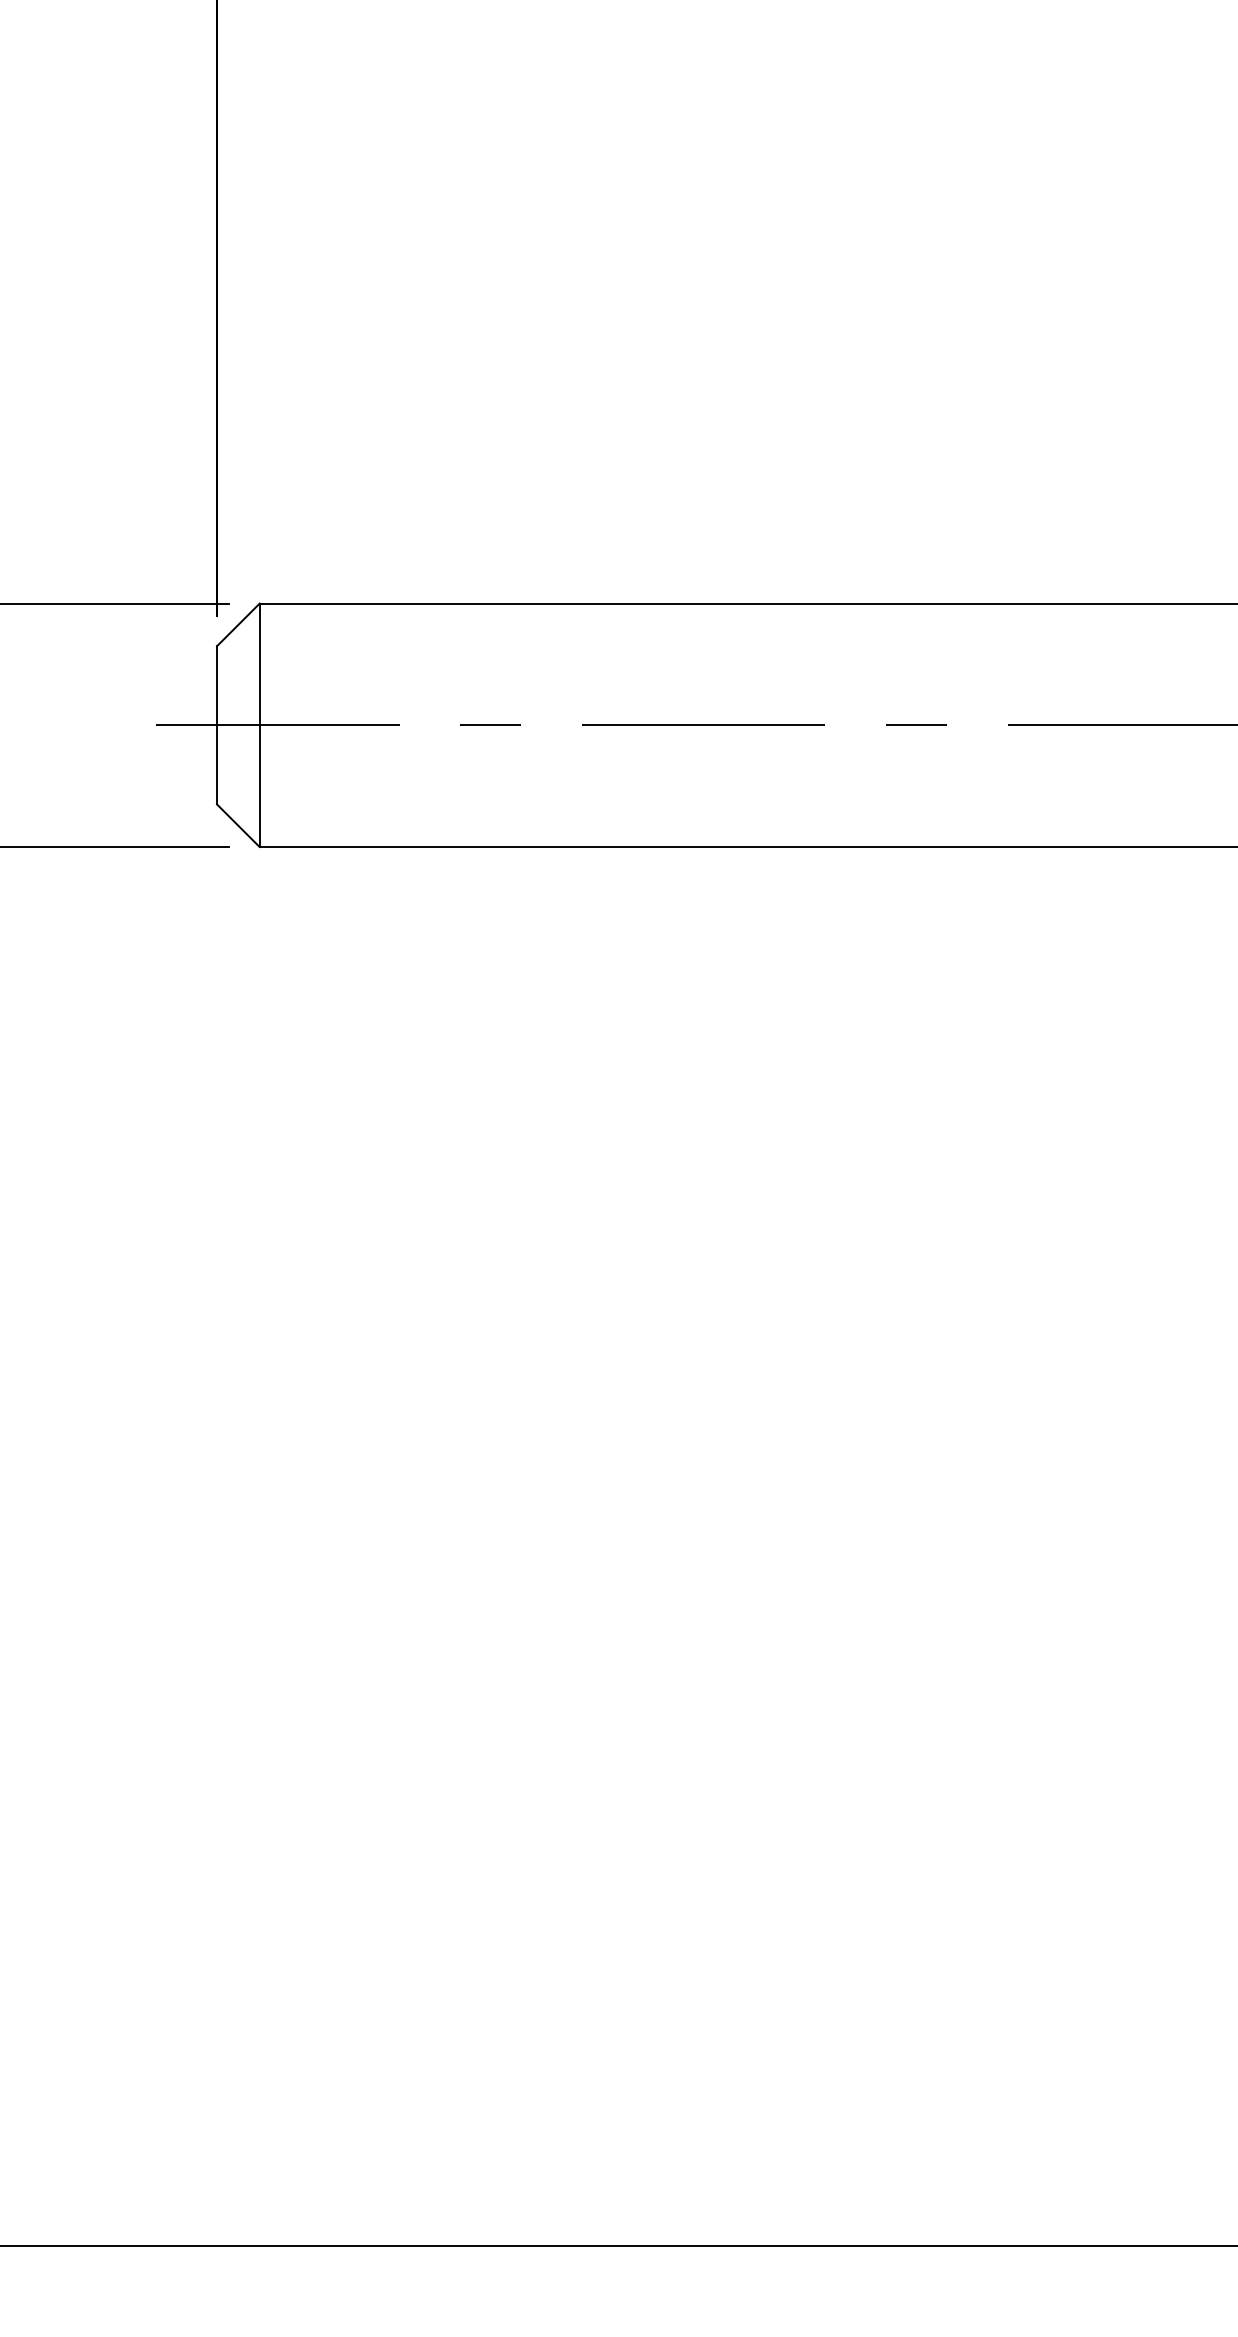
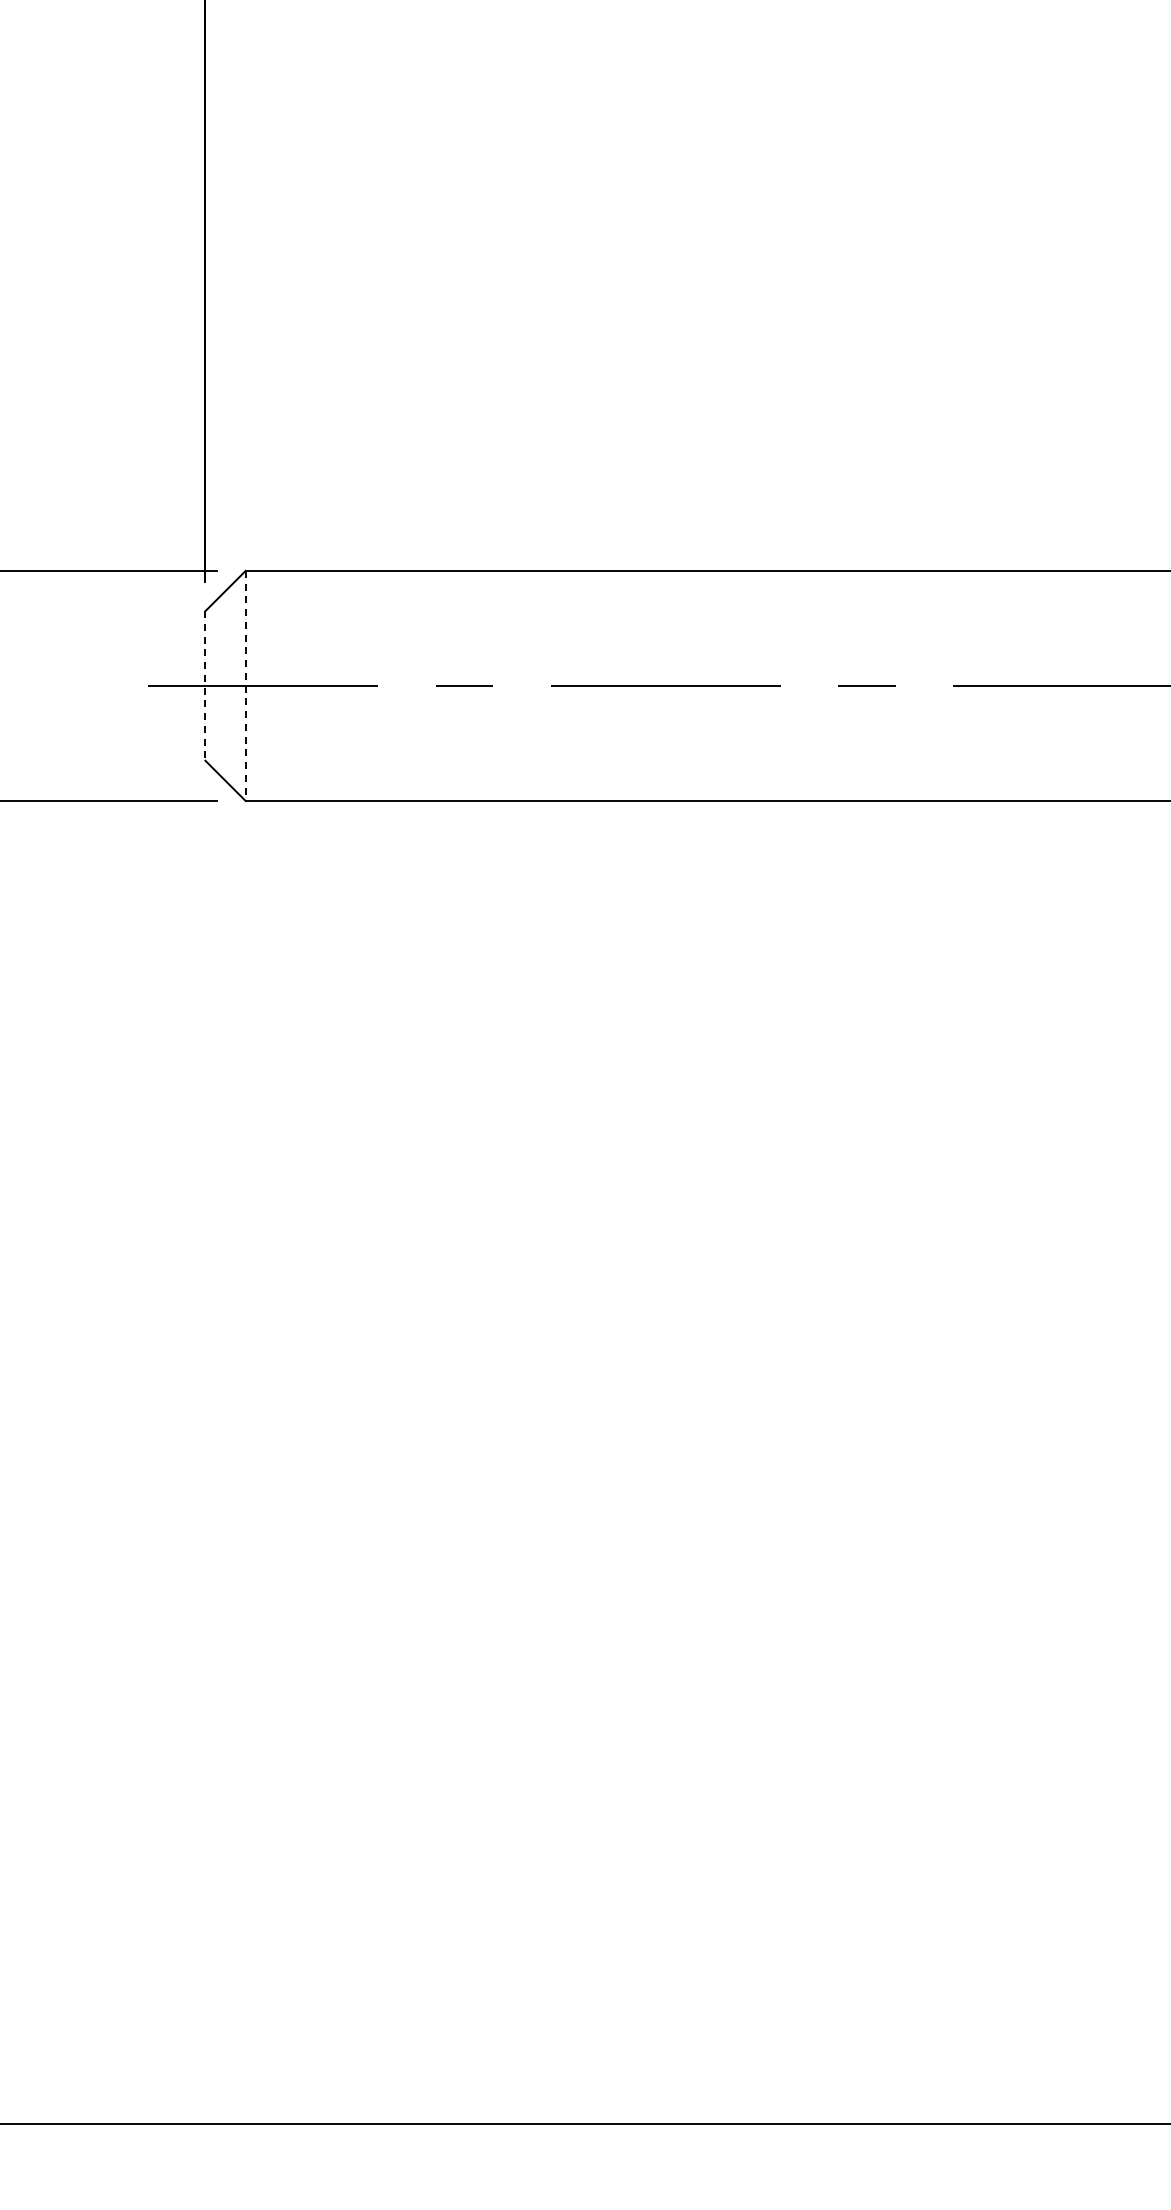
line: (217, 724) -> (205, 685), solid -> dashed
line: (259, 725) -> (245, 686), solid -> dashed

